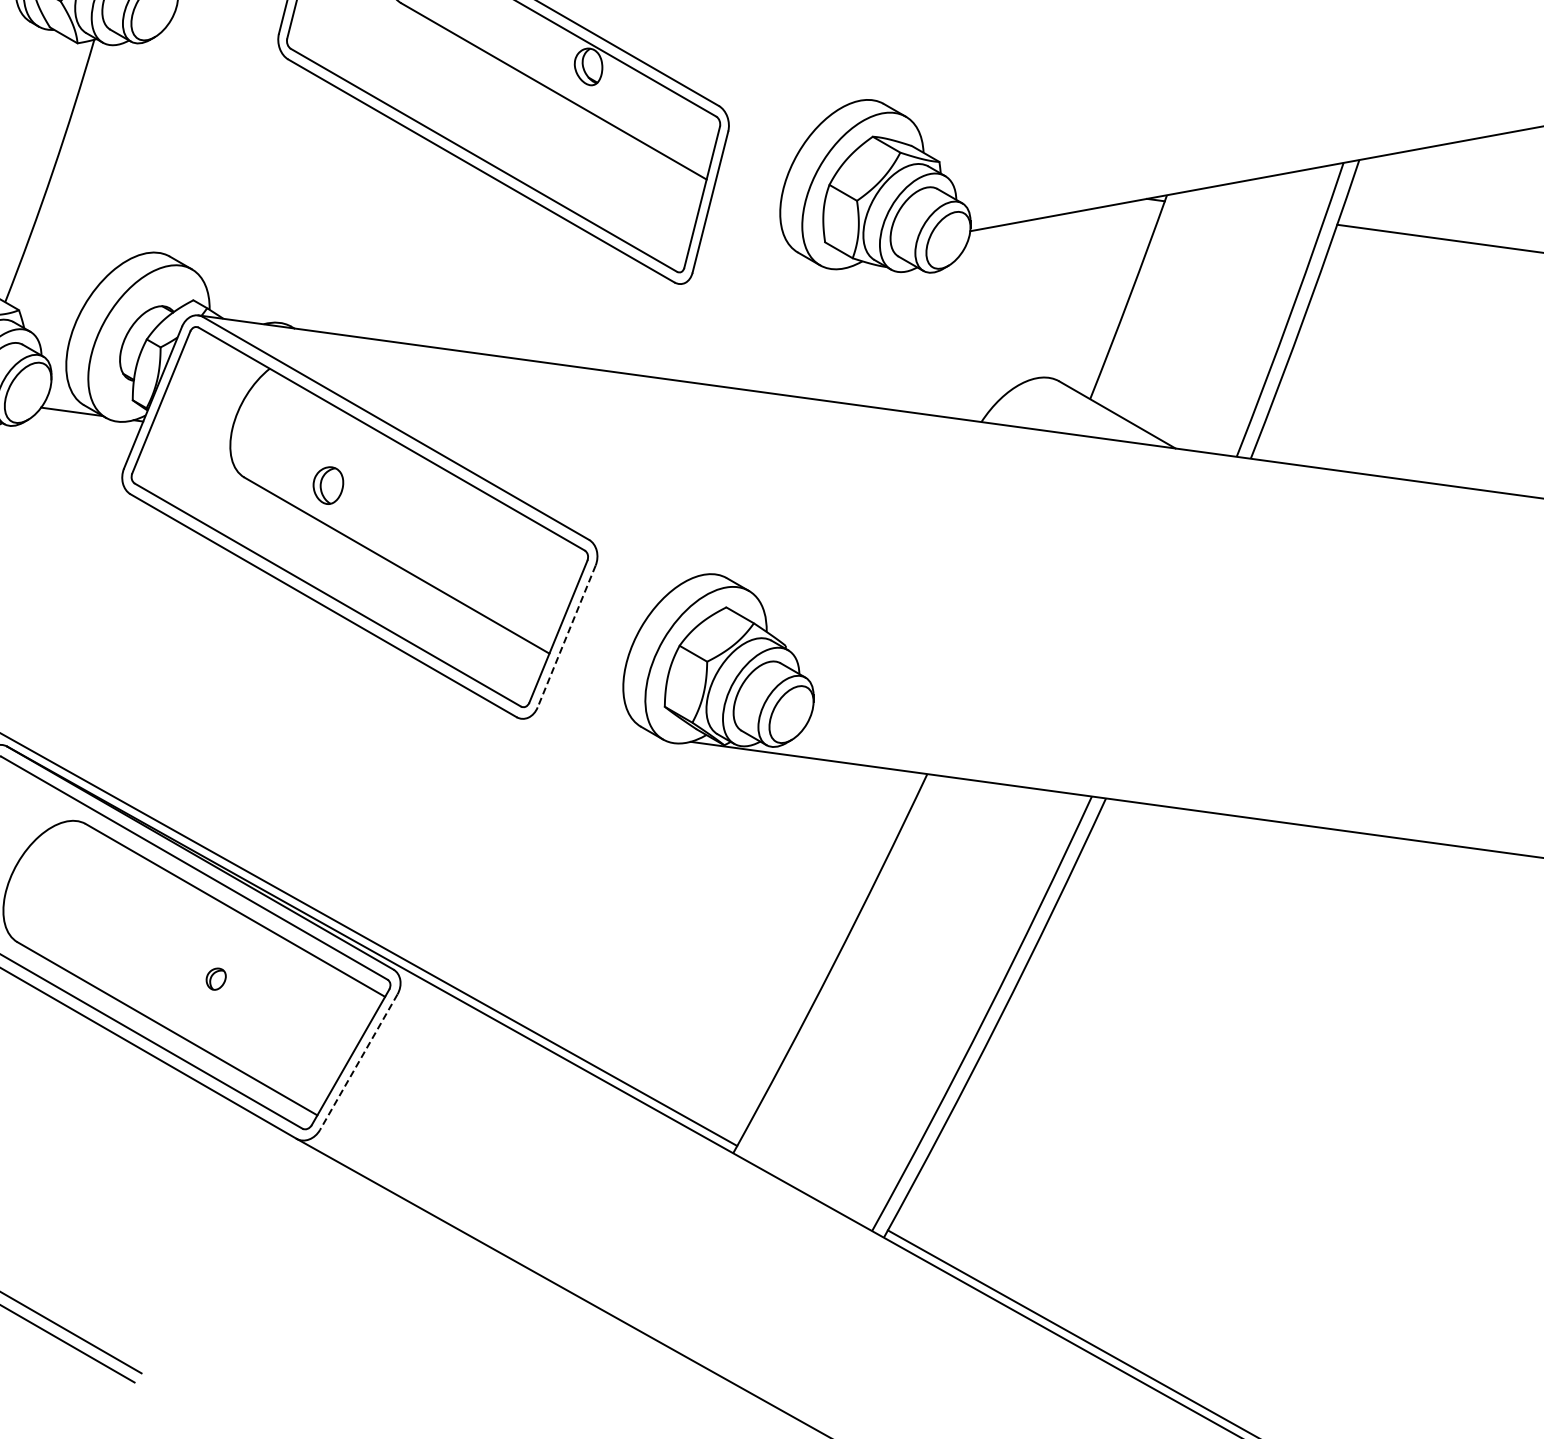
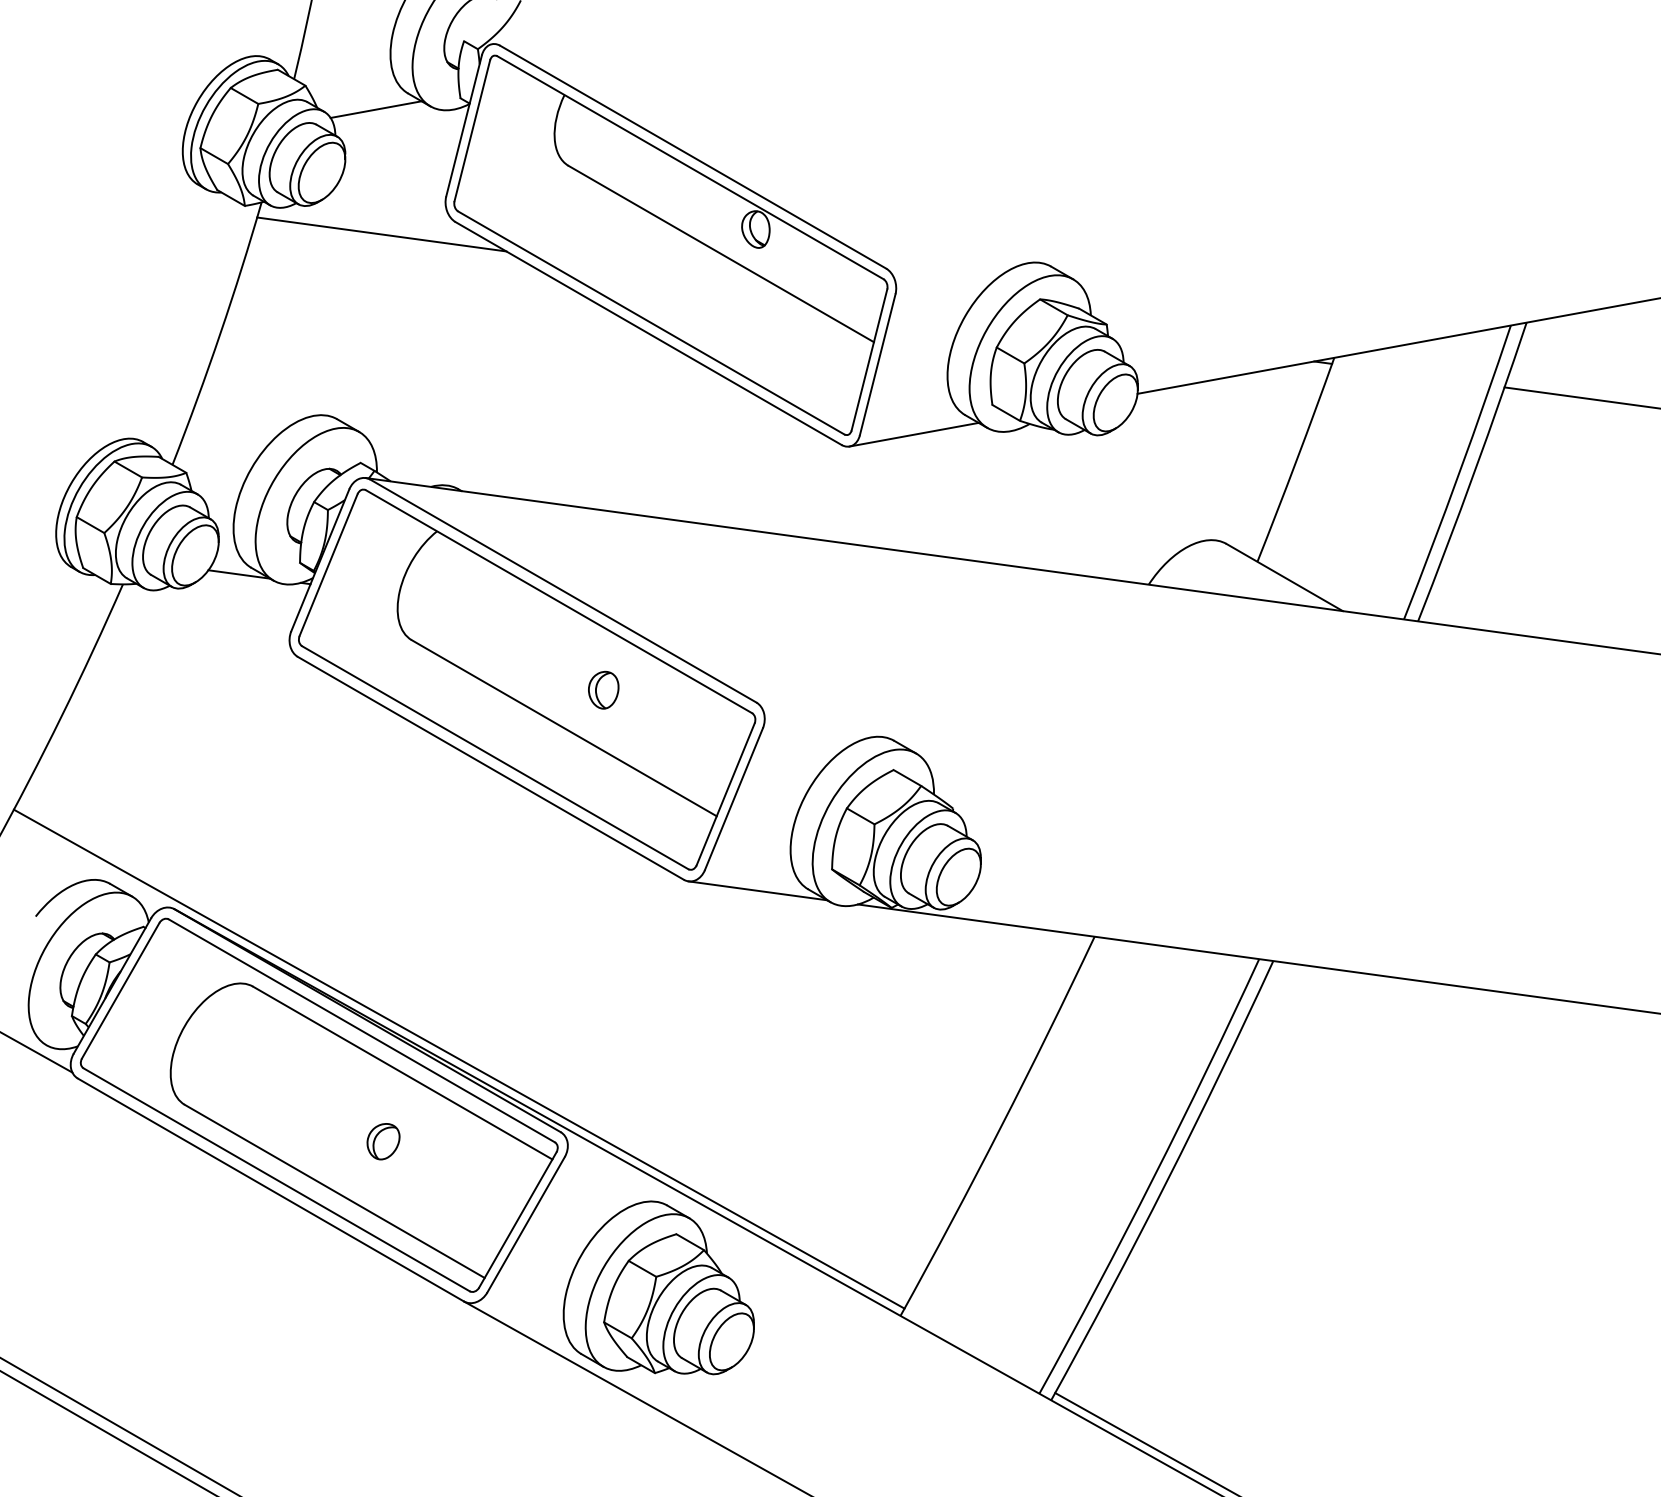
line: (214, 71) -> (381, 234), added
line: (746, 271) -> (913, 434), added
part: (328, 484) -> (603, 689), moved
line: (566, 636) -> (733, 799), dashed -> solid
line: (590, 727) -> (757, 890), added
part: (216, 978) -> (383, 1141), size x1.67
line: (359, 1061) -> (526, 1224), dashed -> solid
part: (491, 1124) -> (658, 1287), added

